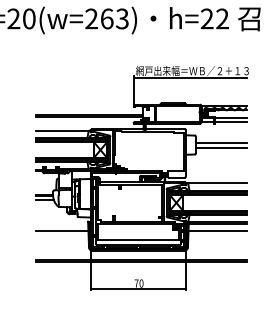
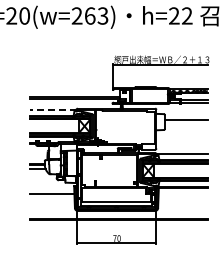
line: (62, 130) -> (52, 109), solid -> dashed
line: (220, 147) -> (185, 124), removed
line: (216, 231) -> (182, 194), removed

